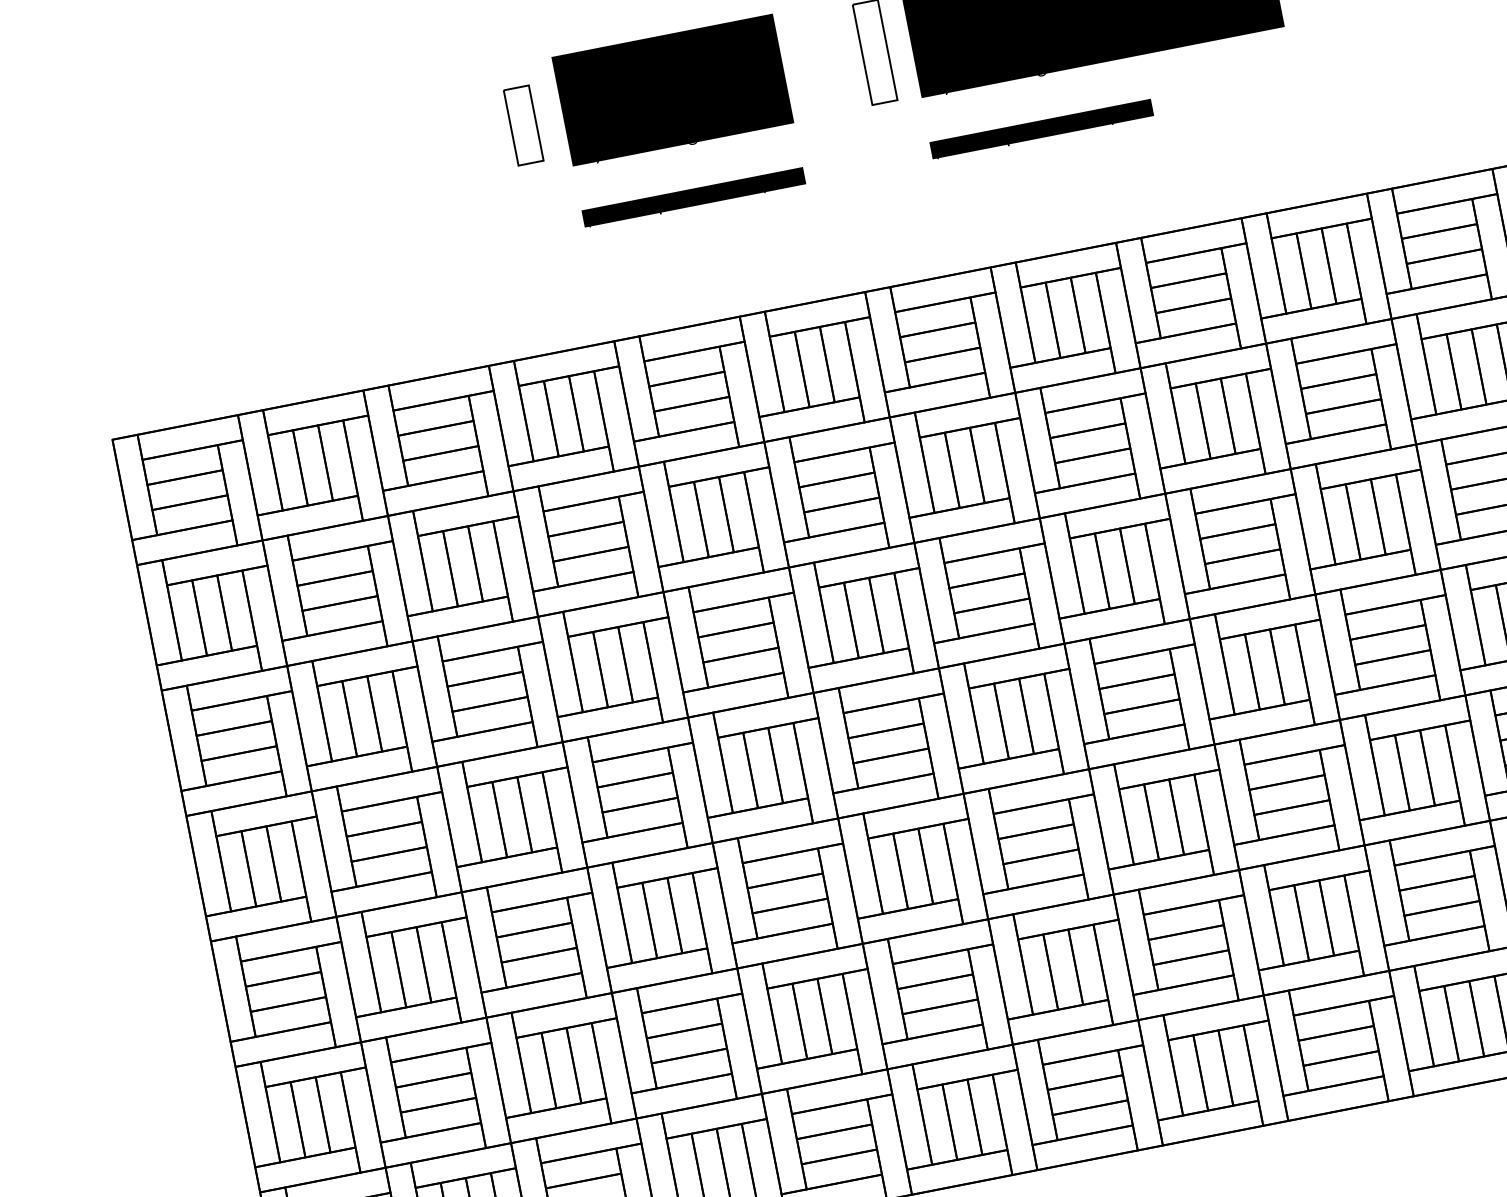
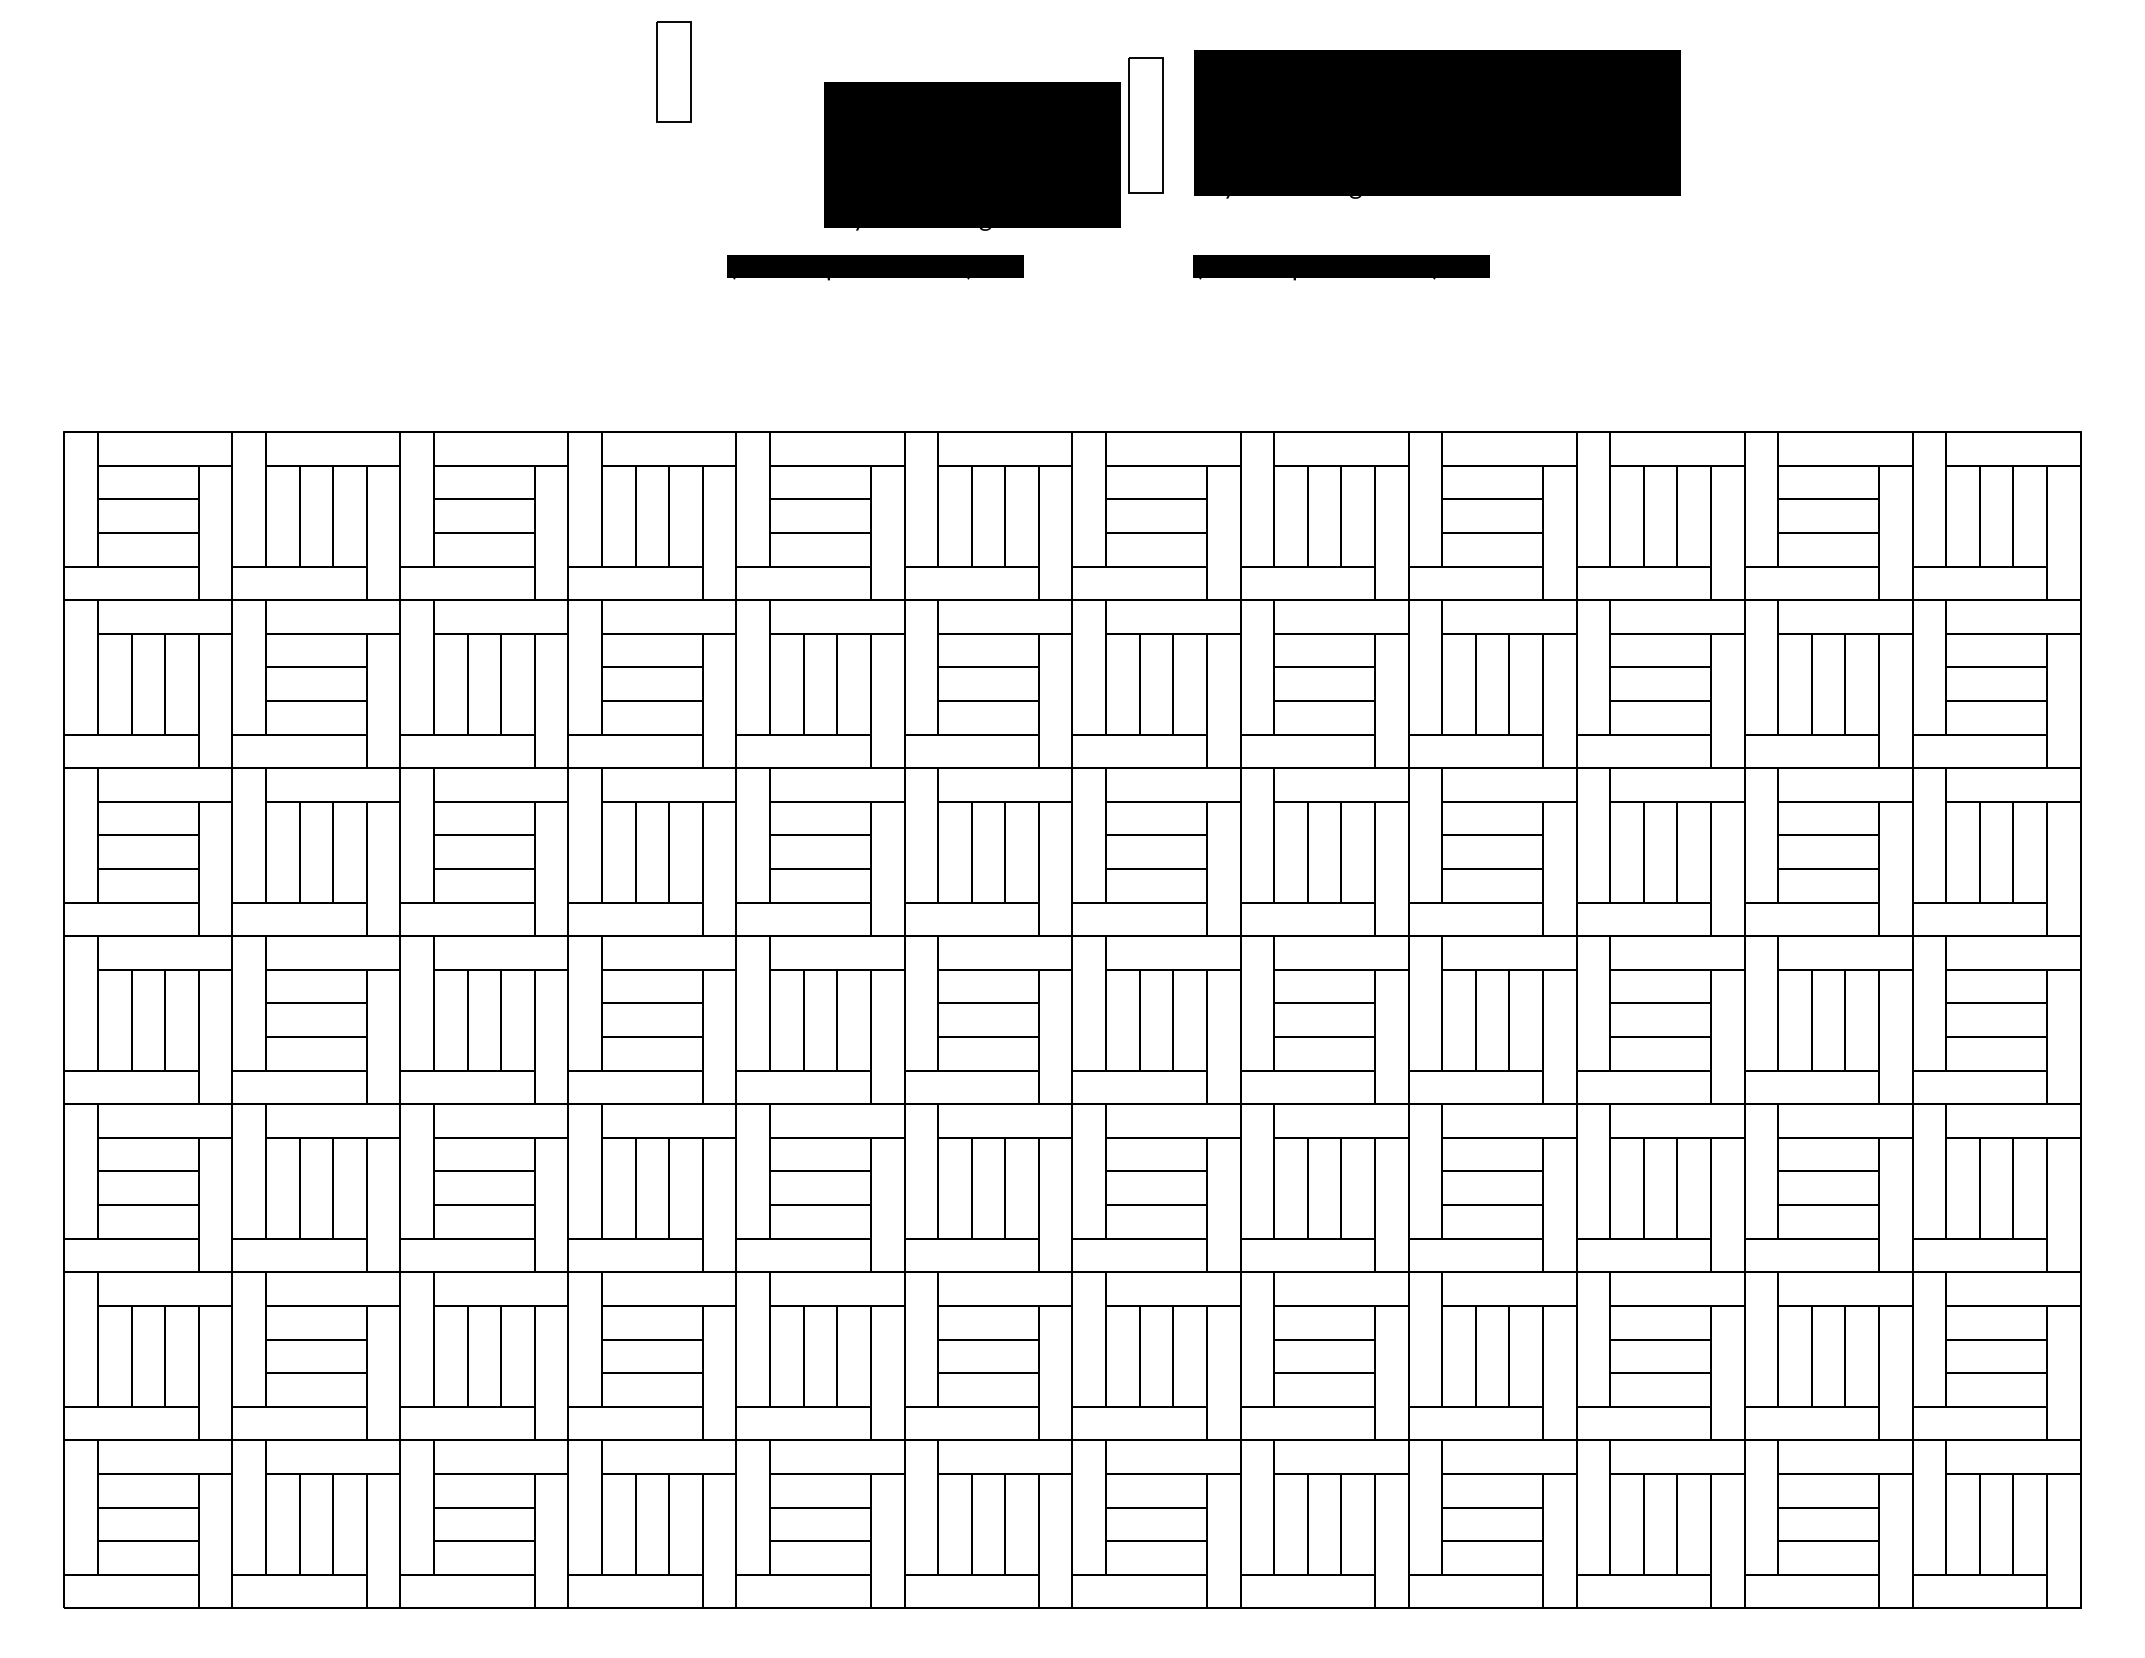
text: (673, 91) -> (972, 156), moved
part: (523, 125) -> (673, 71), moved

